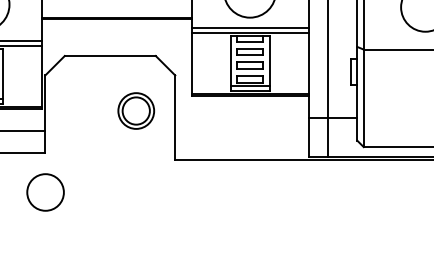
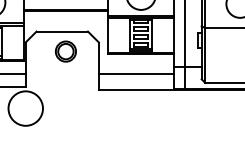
part: (135, 110) -> (65, 51), moved
line: (241, 130) -> (136, 73), added
circle: (45, 192) -> (25, 108), size x1.67

